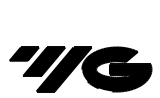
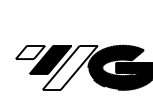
fill: (24, 53) -> (30, 51), removed
fill: (63, 69) -> (69, 67), removed

